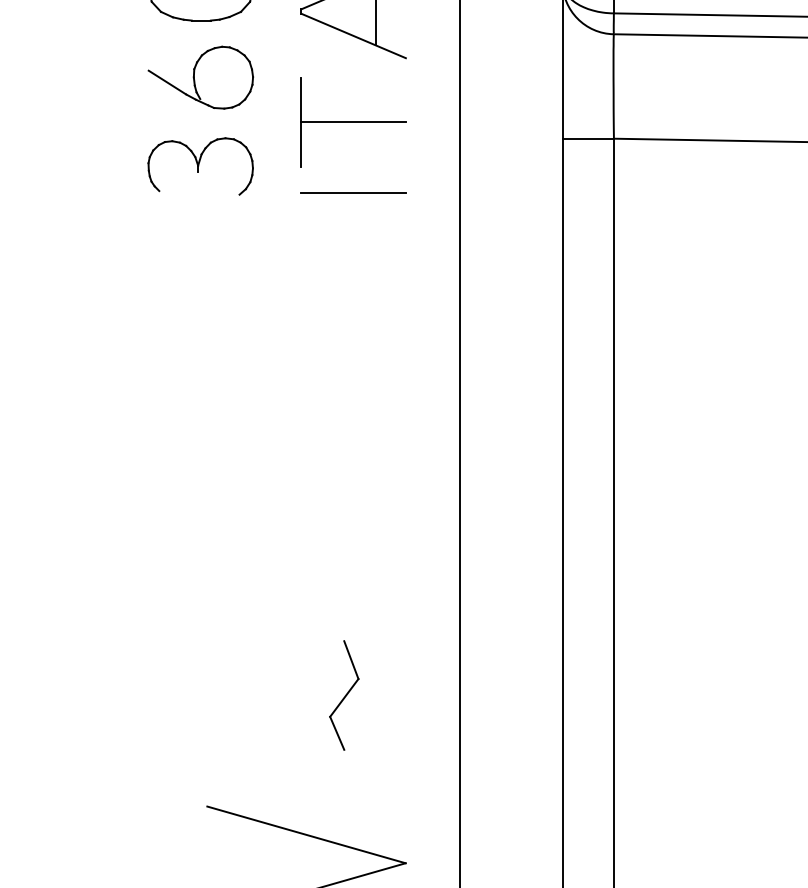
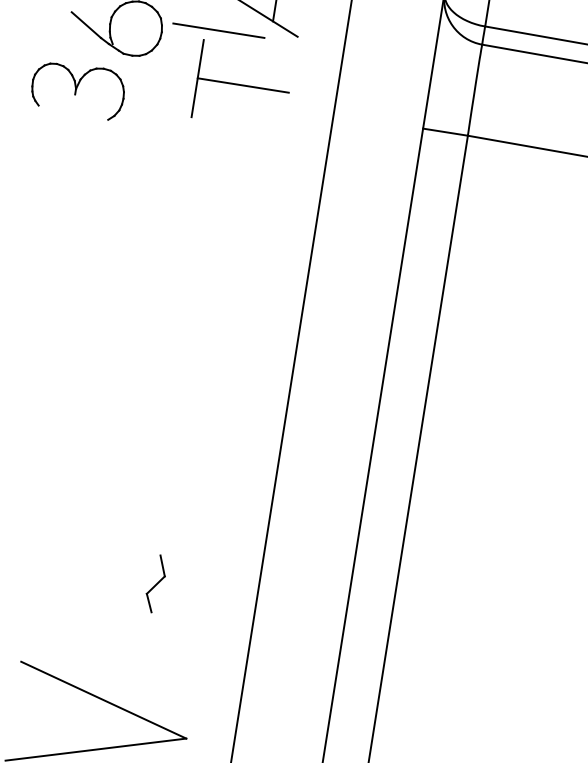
part: (200, 166) -> (78, 89), moved
line: (353, 192) -> (218, 29), moved
part: (344, 695) -> (156, 583), size x0.6

